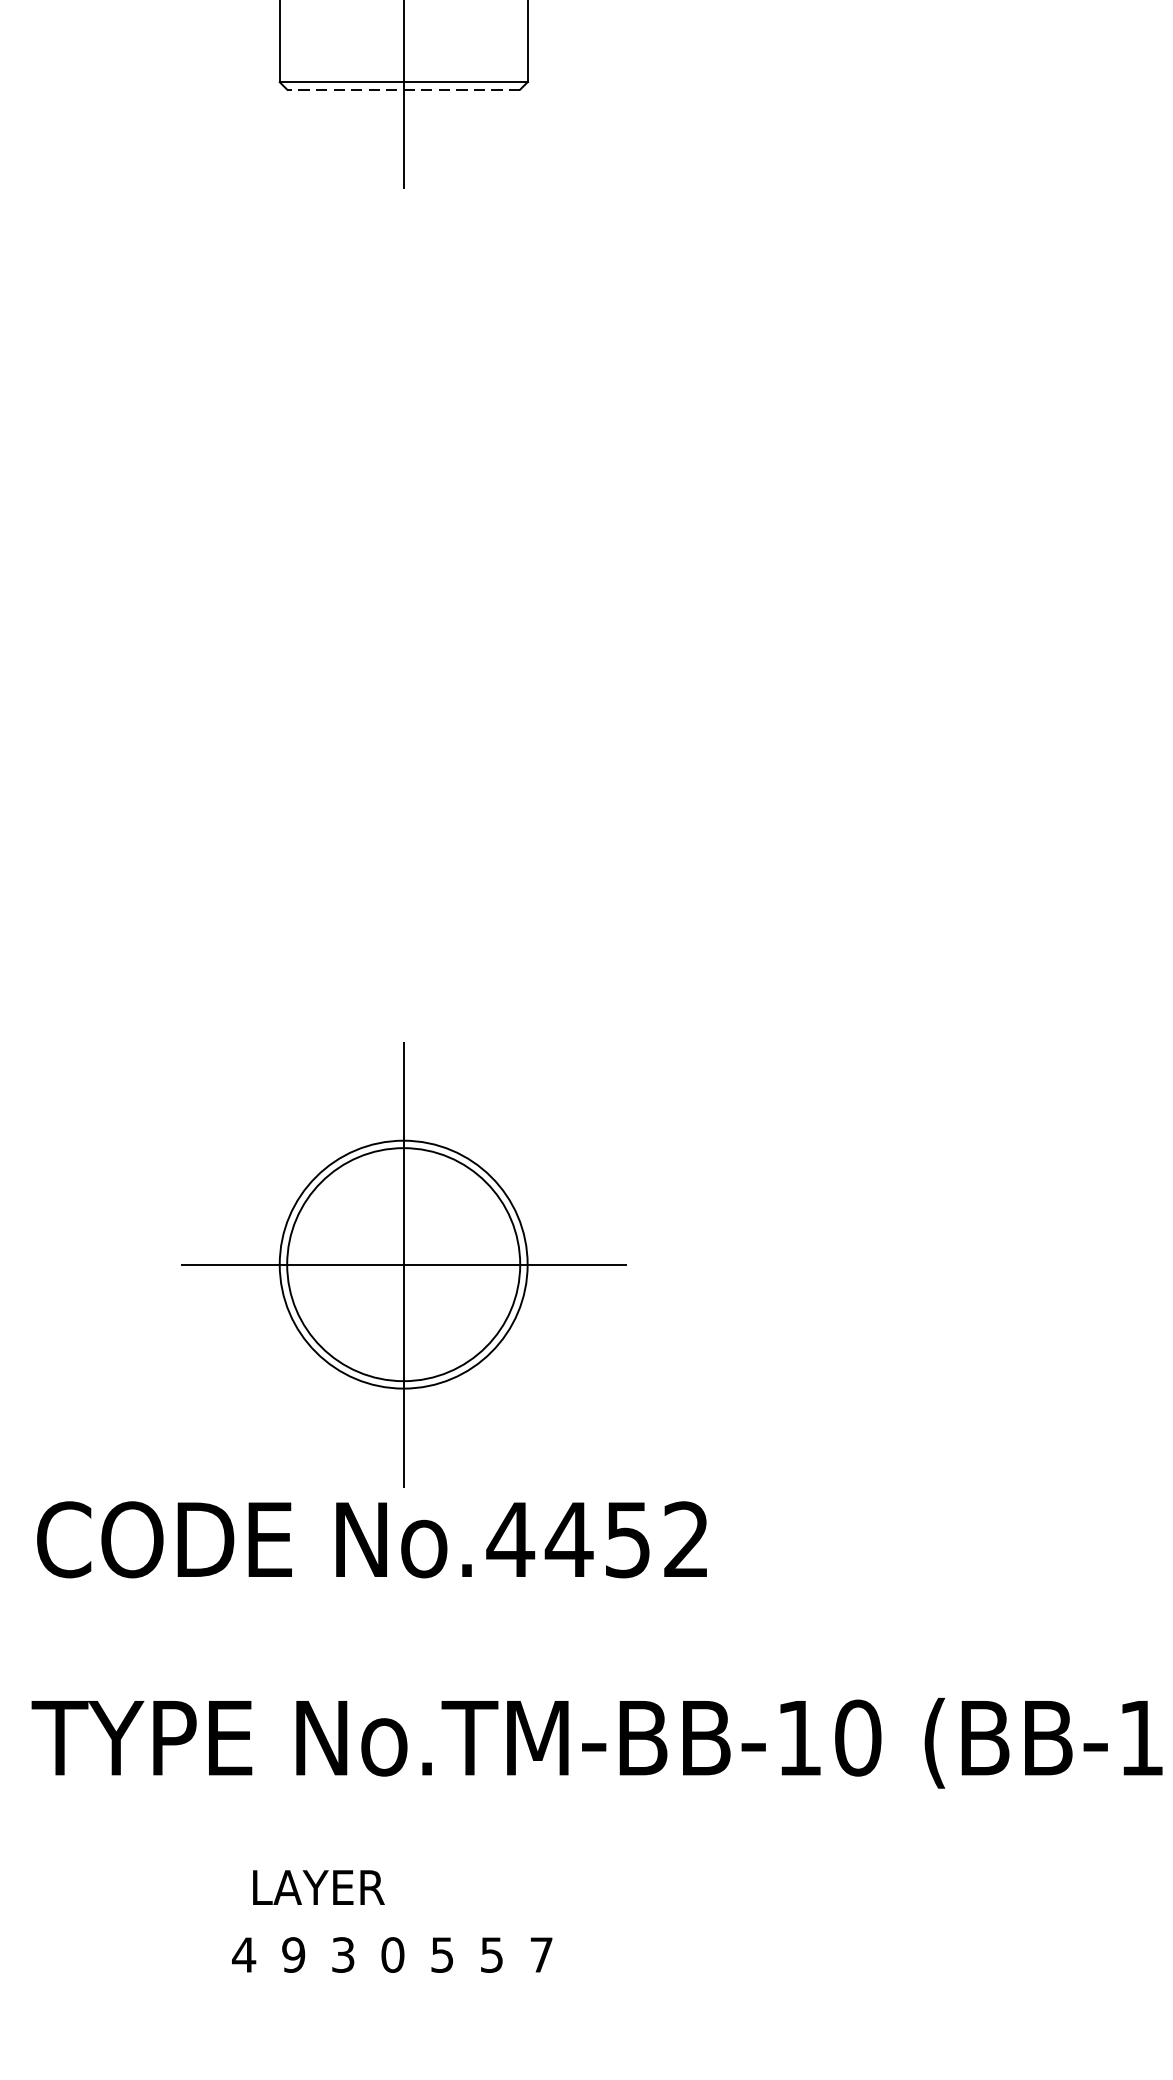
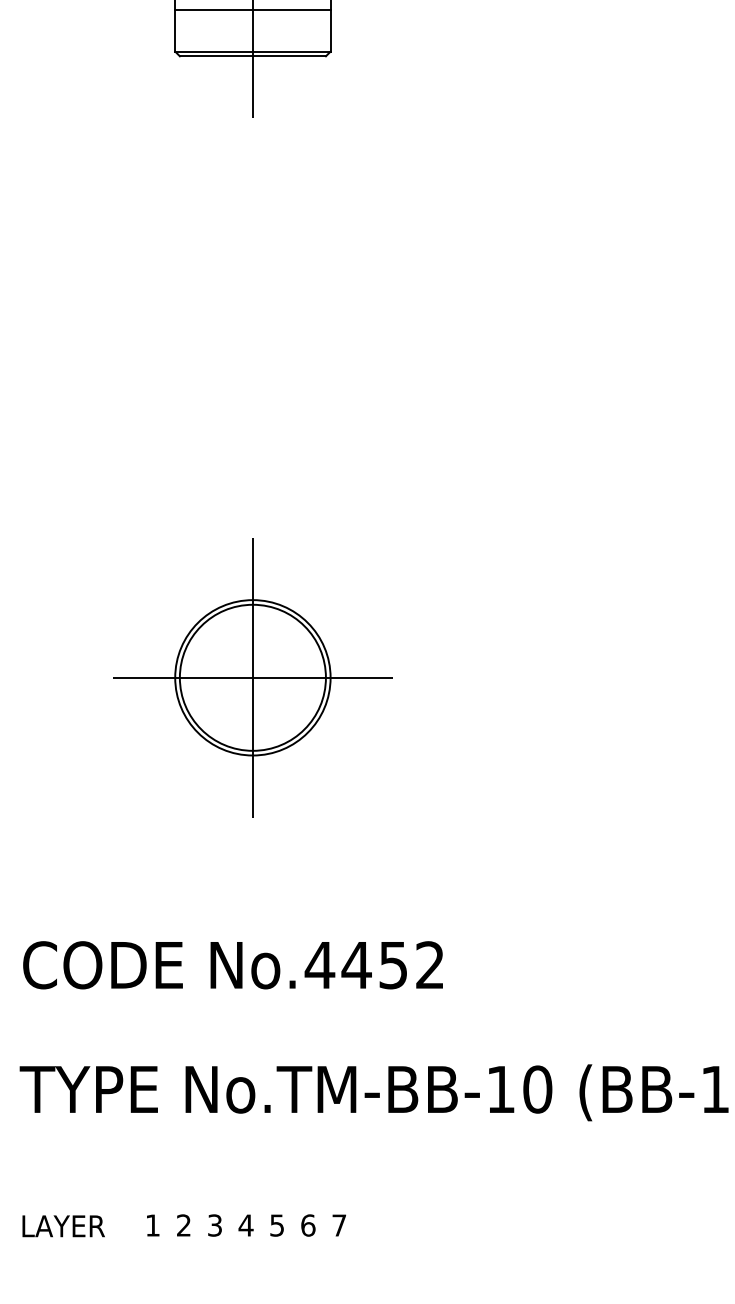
line: (403, 14) -> (252, 9), added
line: (403, 89) -> (252, 56), dashed -> solid
part: (403, 1264) -> (252, 677), moved
text: (318, 1887) -> (63, 1226), moved
text: (243, 1954) -> (152, 1225), 4 -> 1
text: (292, 1954) -> (183, 1225), 9 -> 2
text: (391, 1954) -> (245, 1225), 0 -> 4
text: (492, 1954) -> (308, 1225), 5 -> 6

